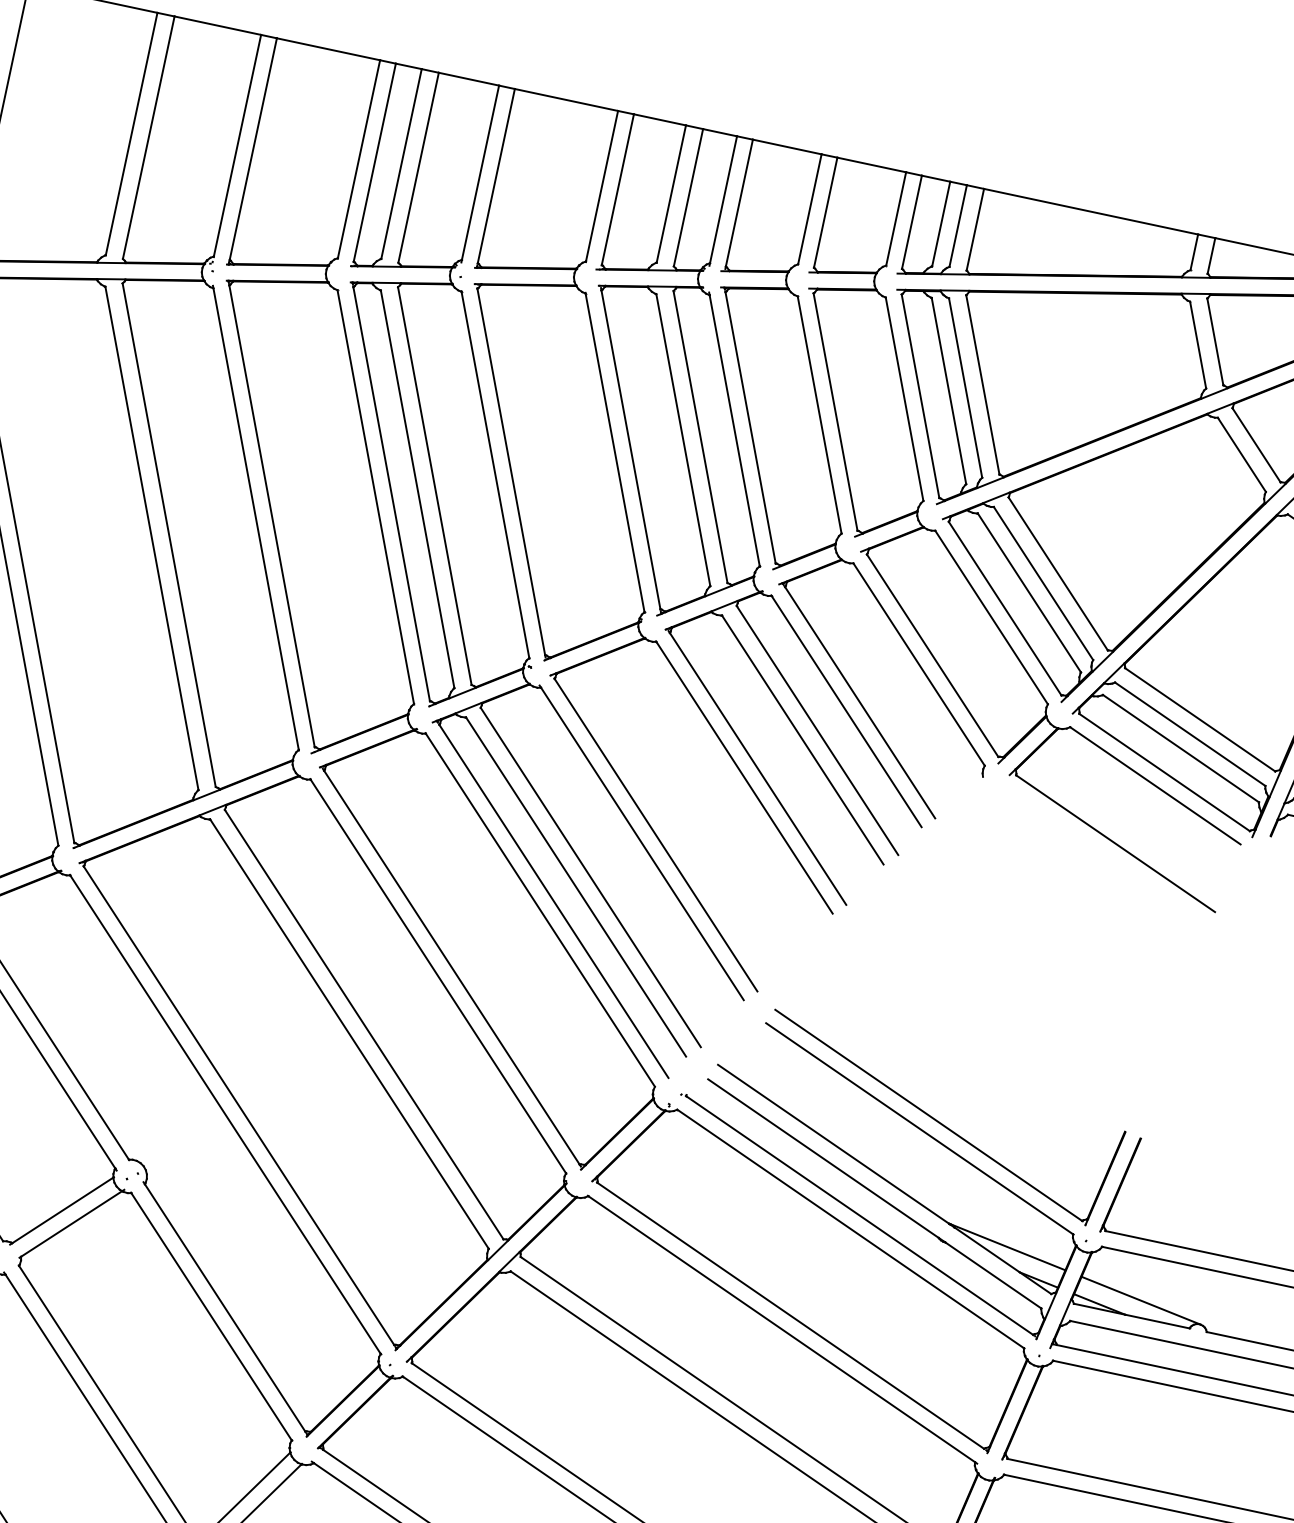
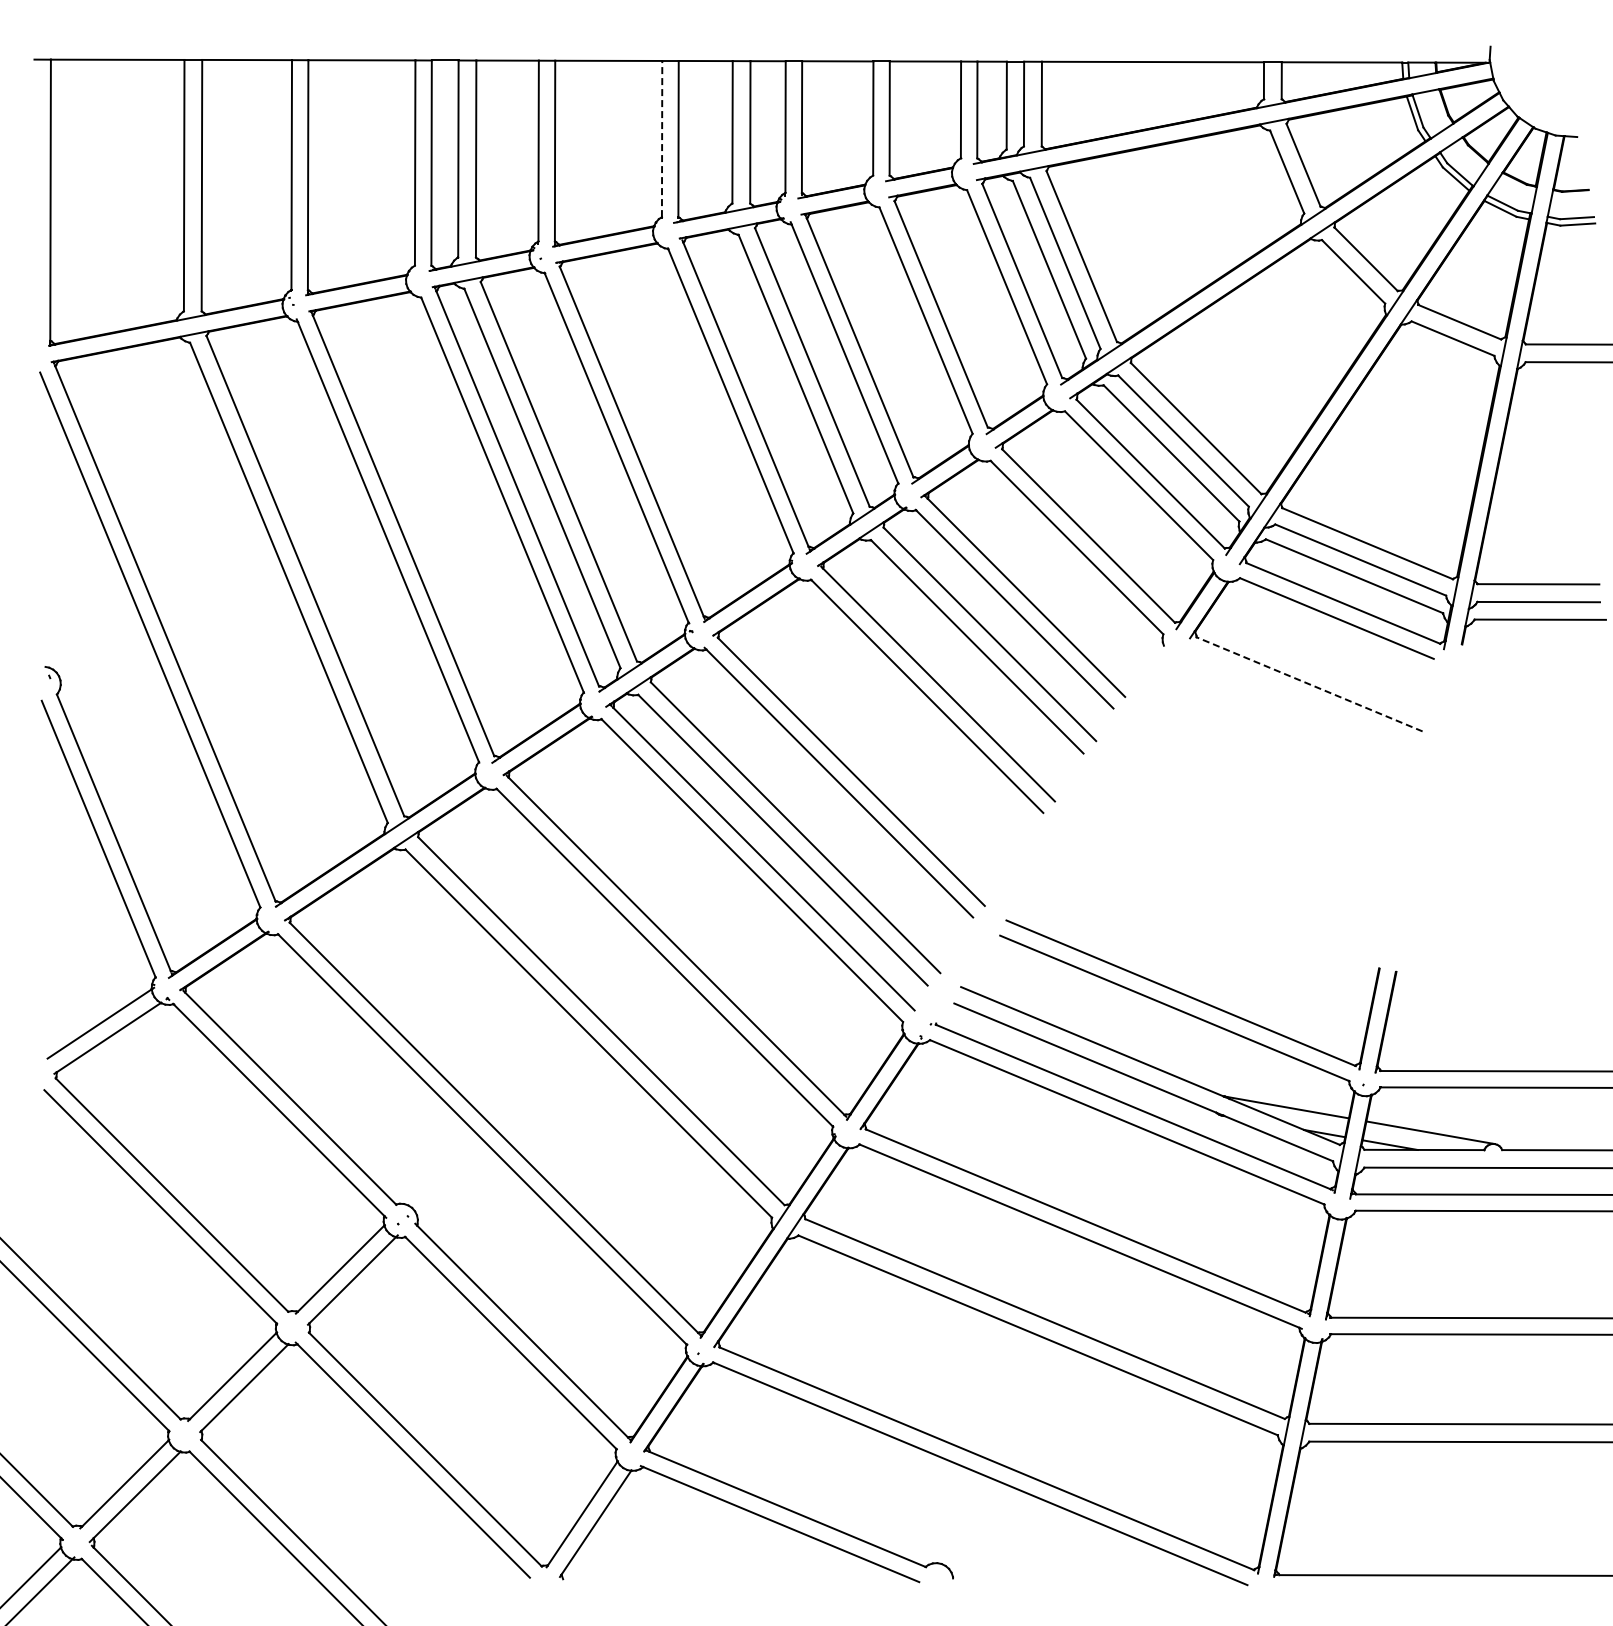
line: (602, 185) -> (662, 138), solid -> dashed
line: (1115, 843) -> (1309, 684), solid -> dashed

